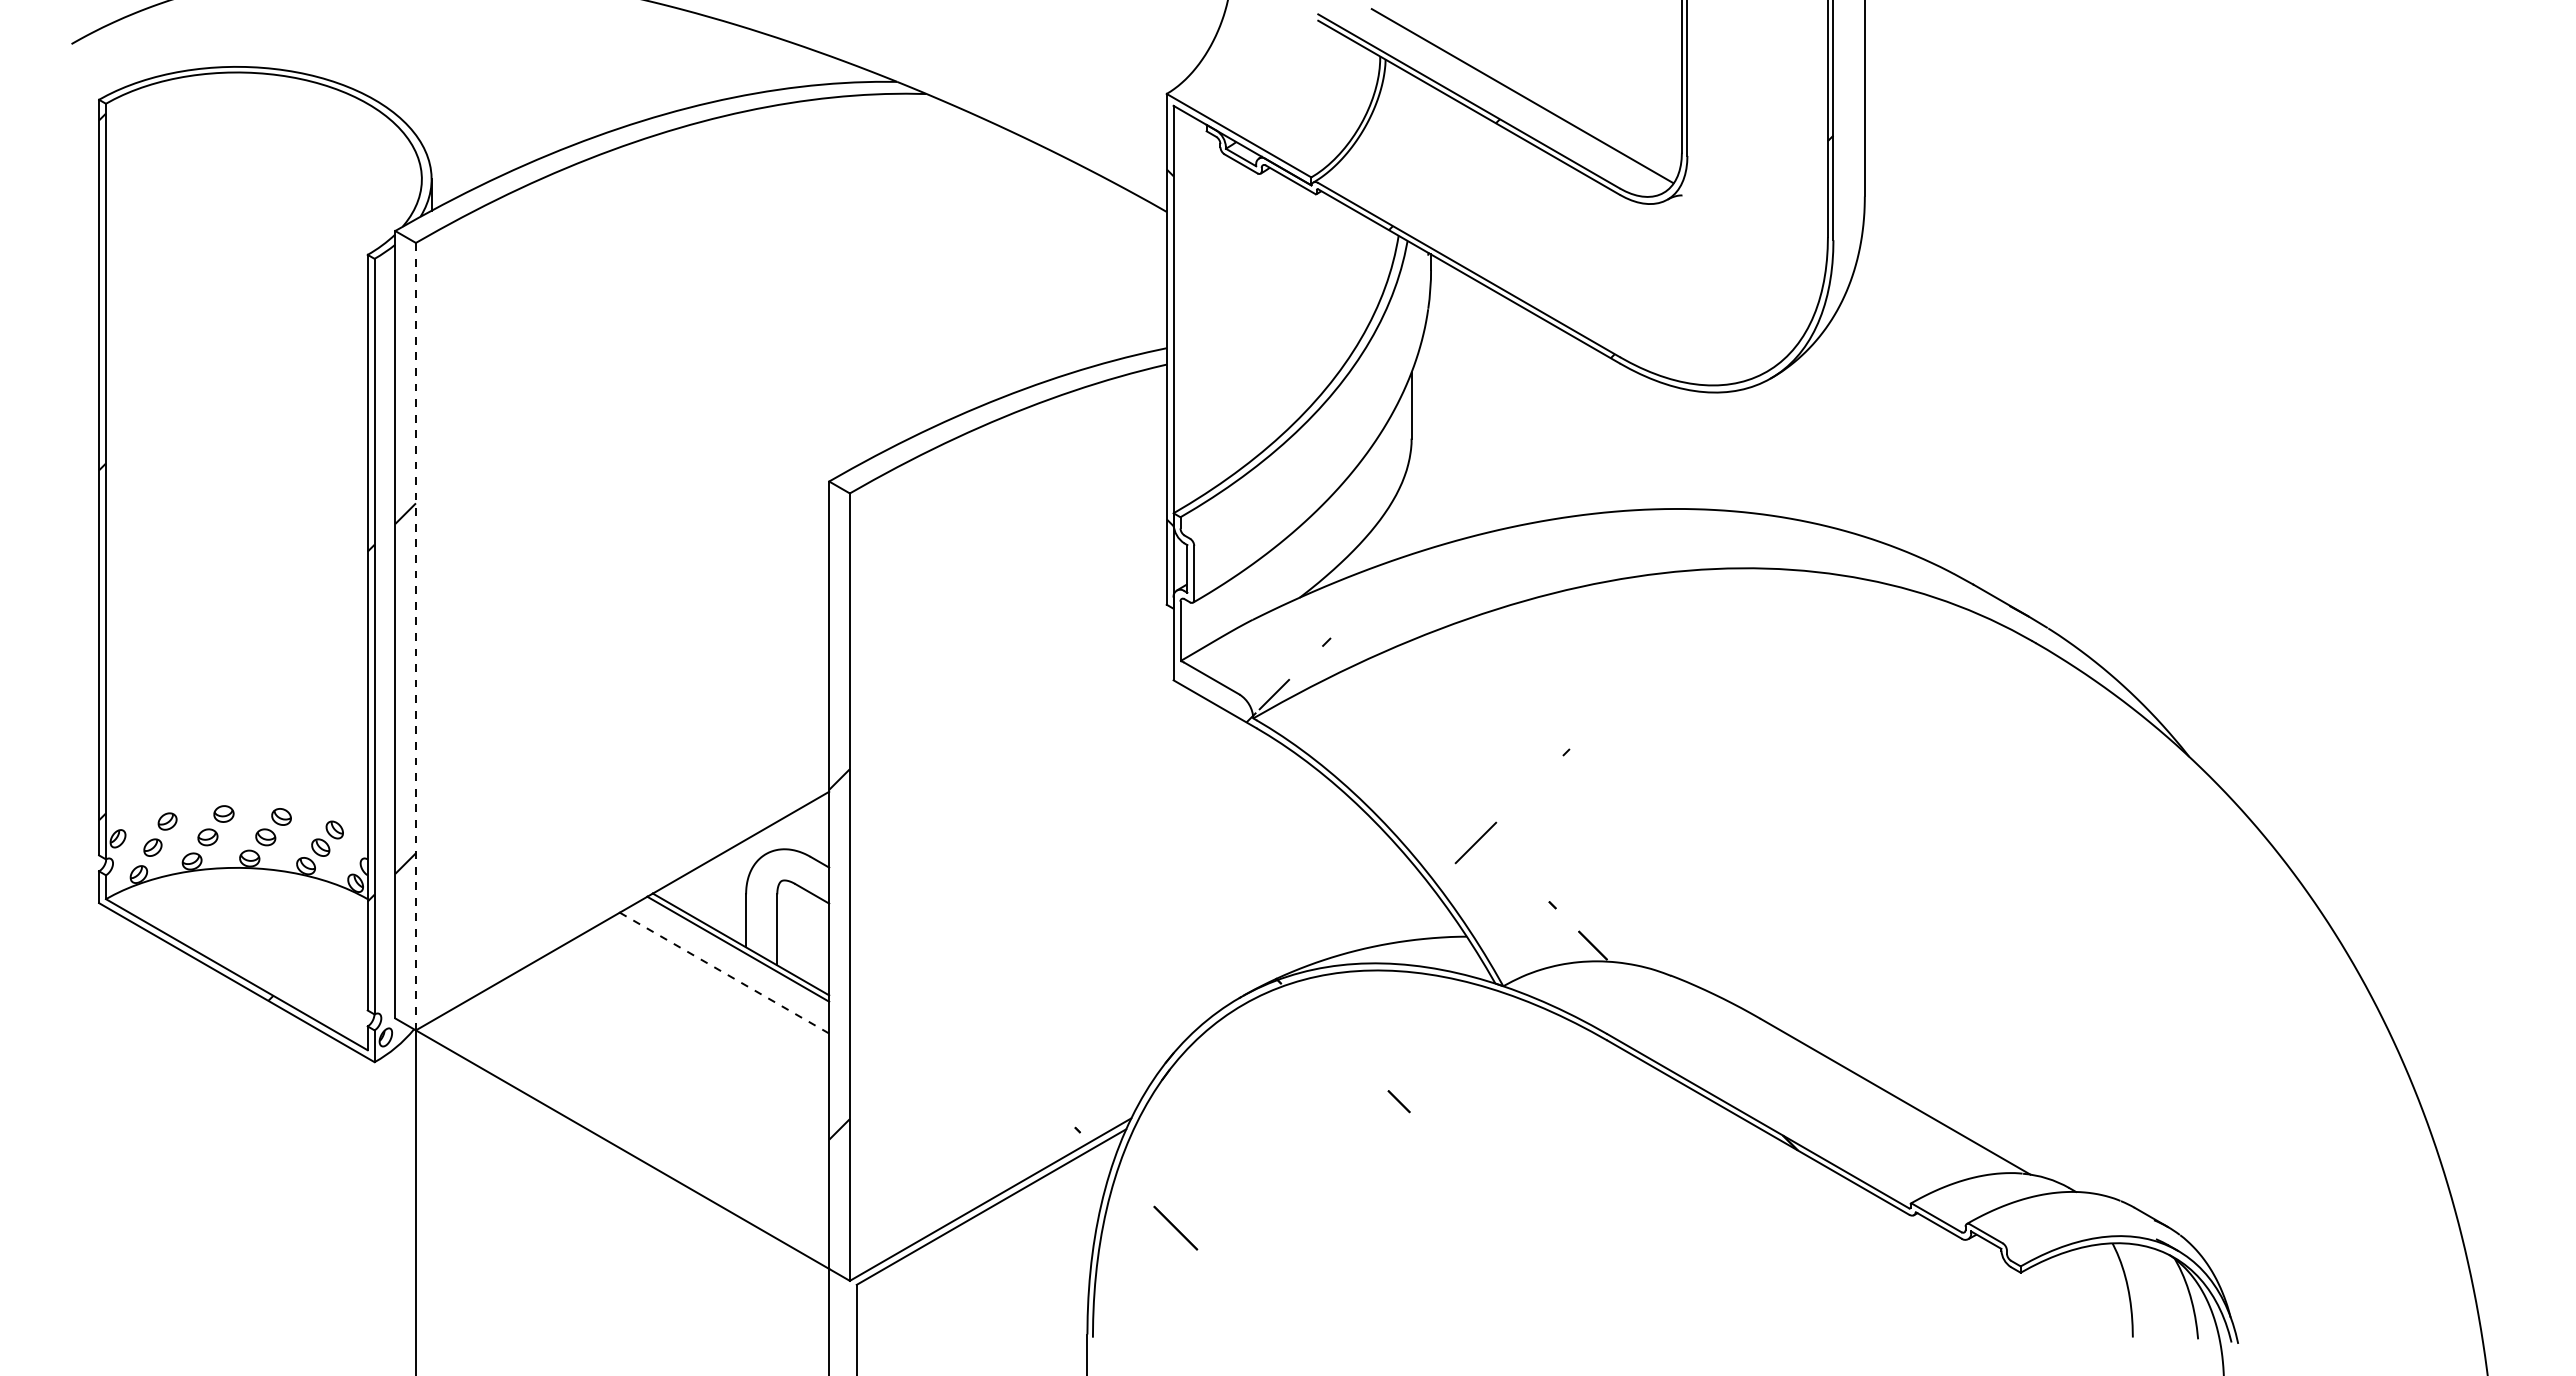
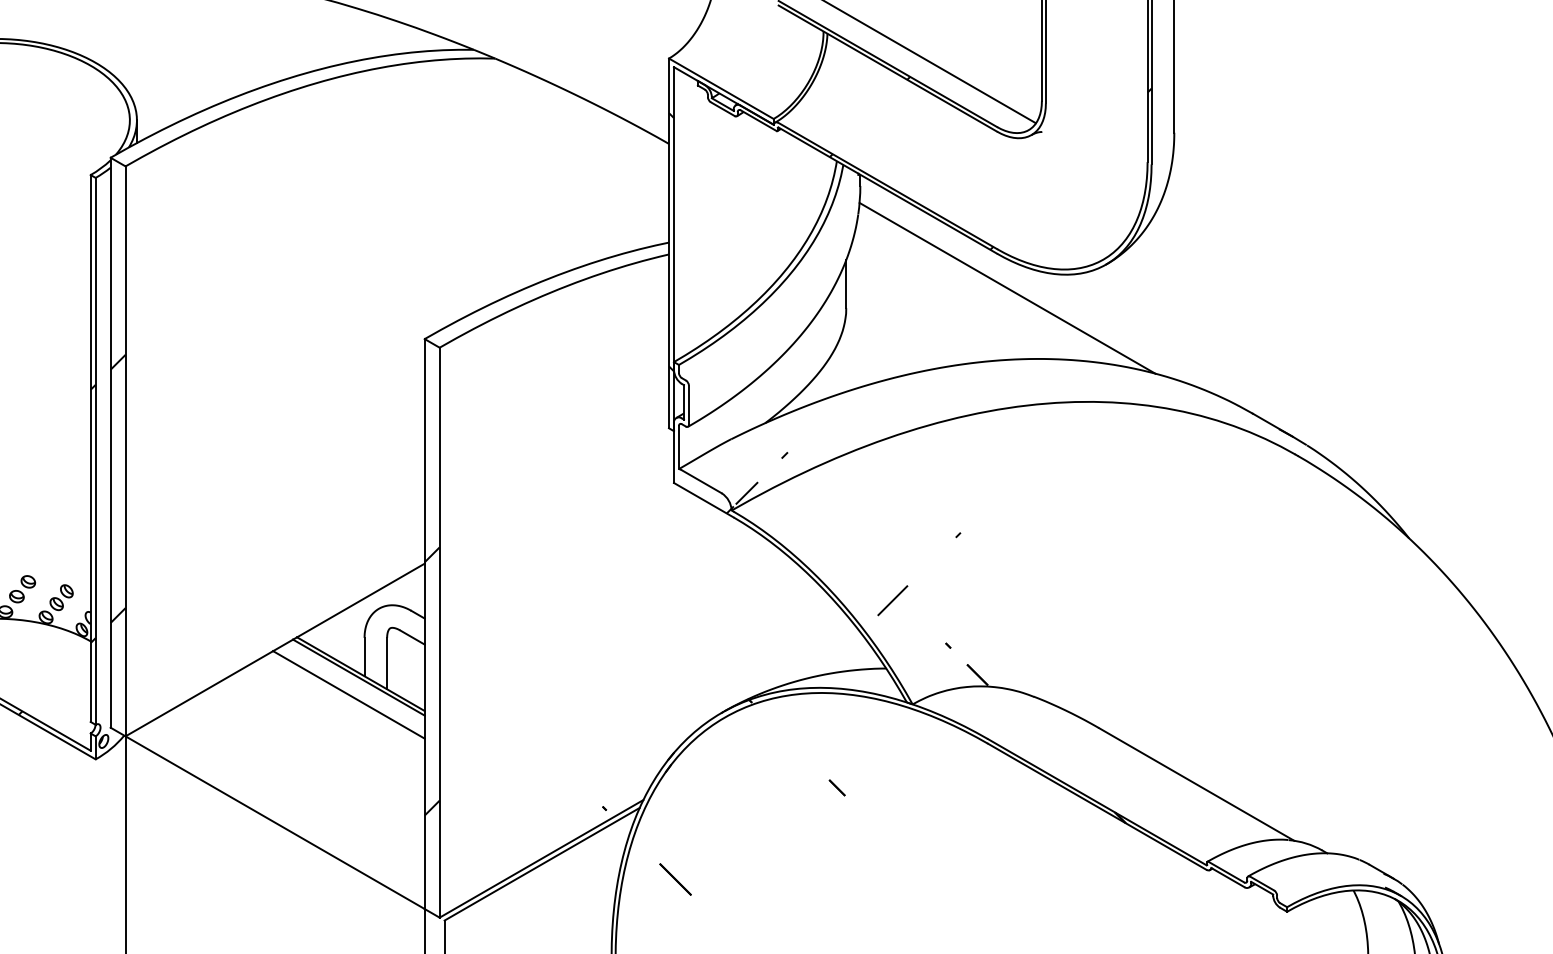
line: (1634, 411) -> (1007, 288), added
line: (415, 636) -> (125, 451), dashed -> solid
line: (724, 973) -> (348, 695), dashed -> solid

